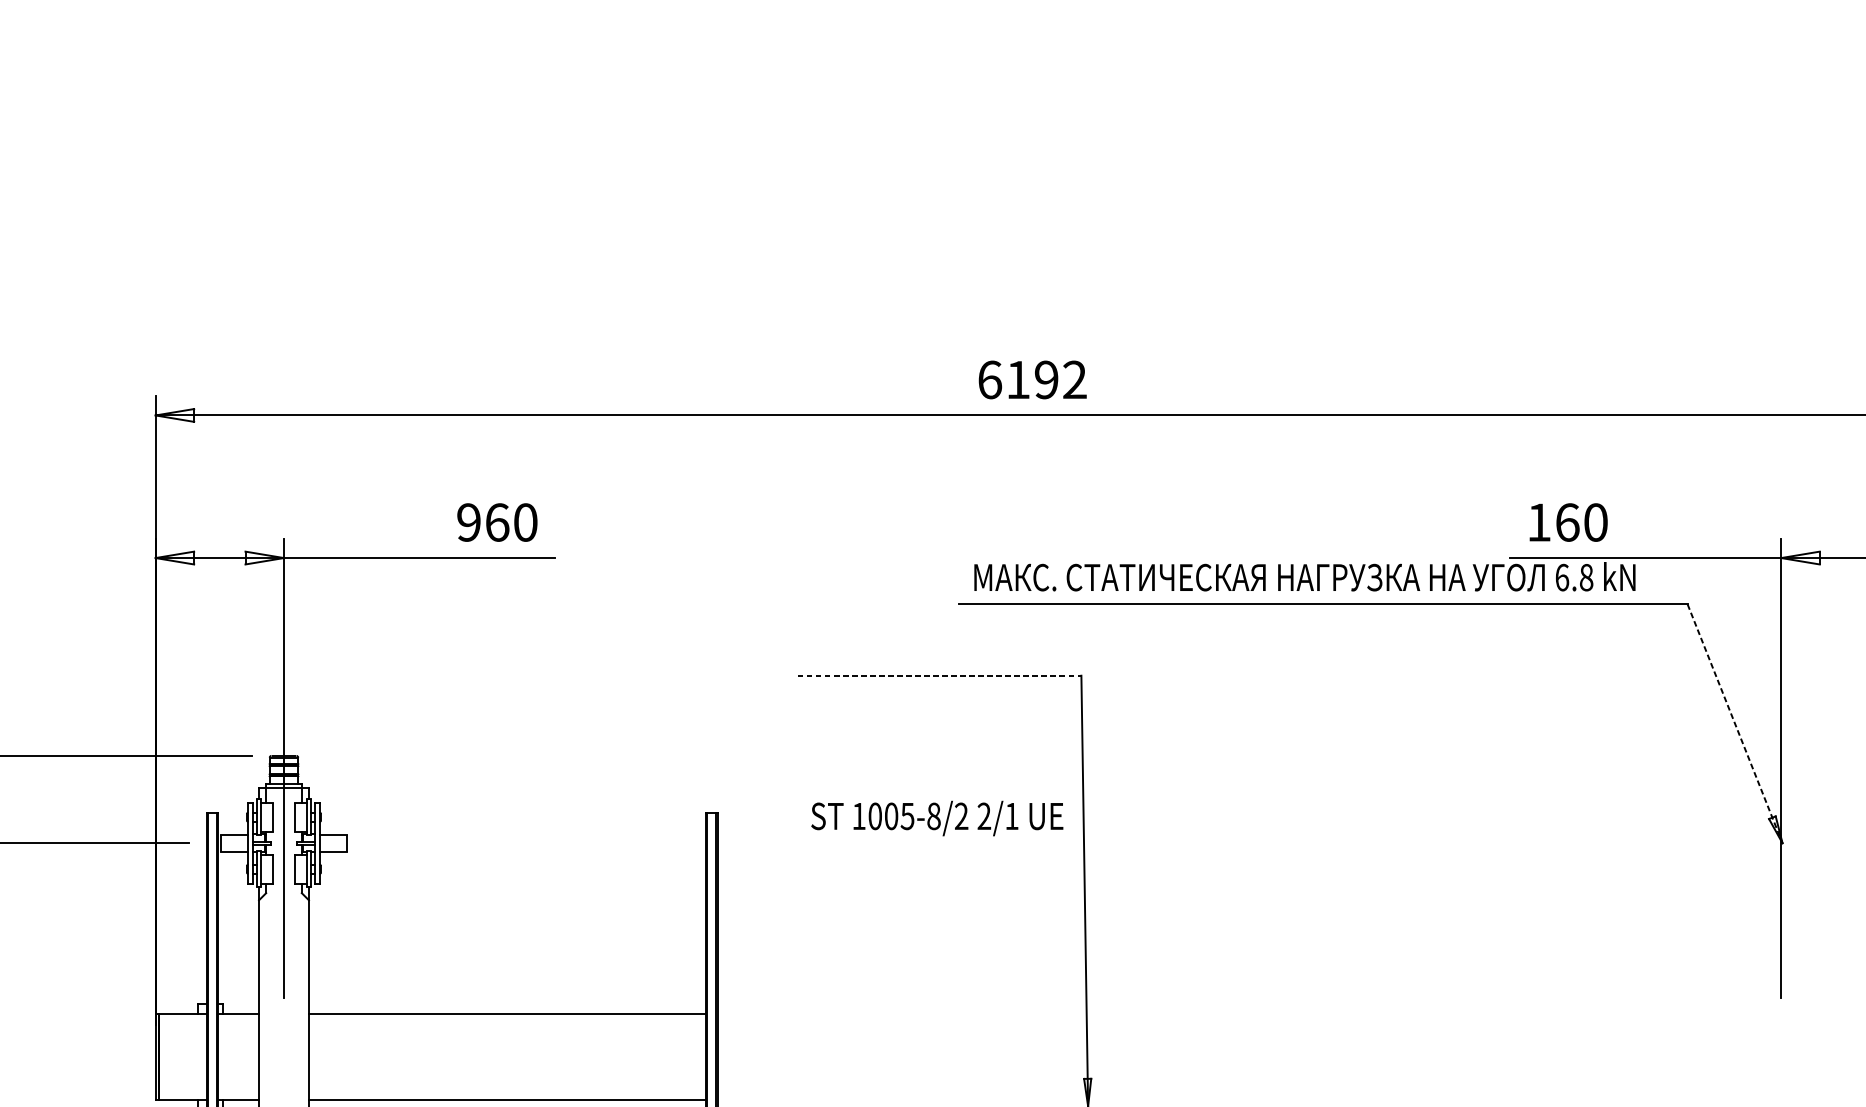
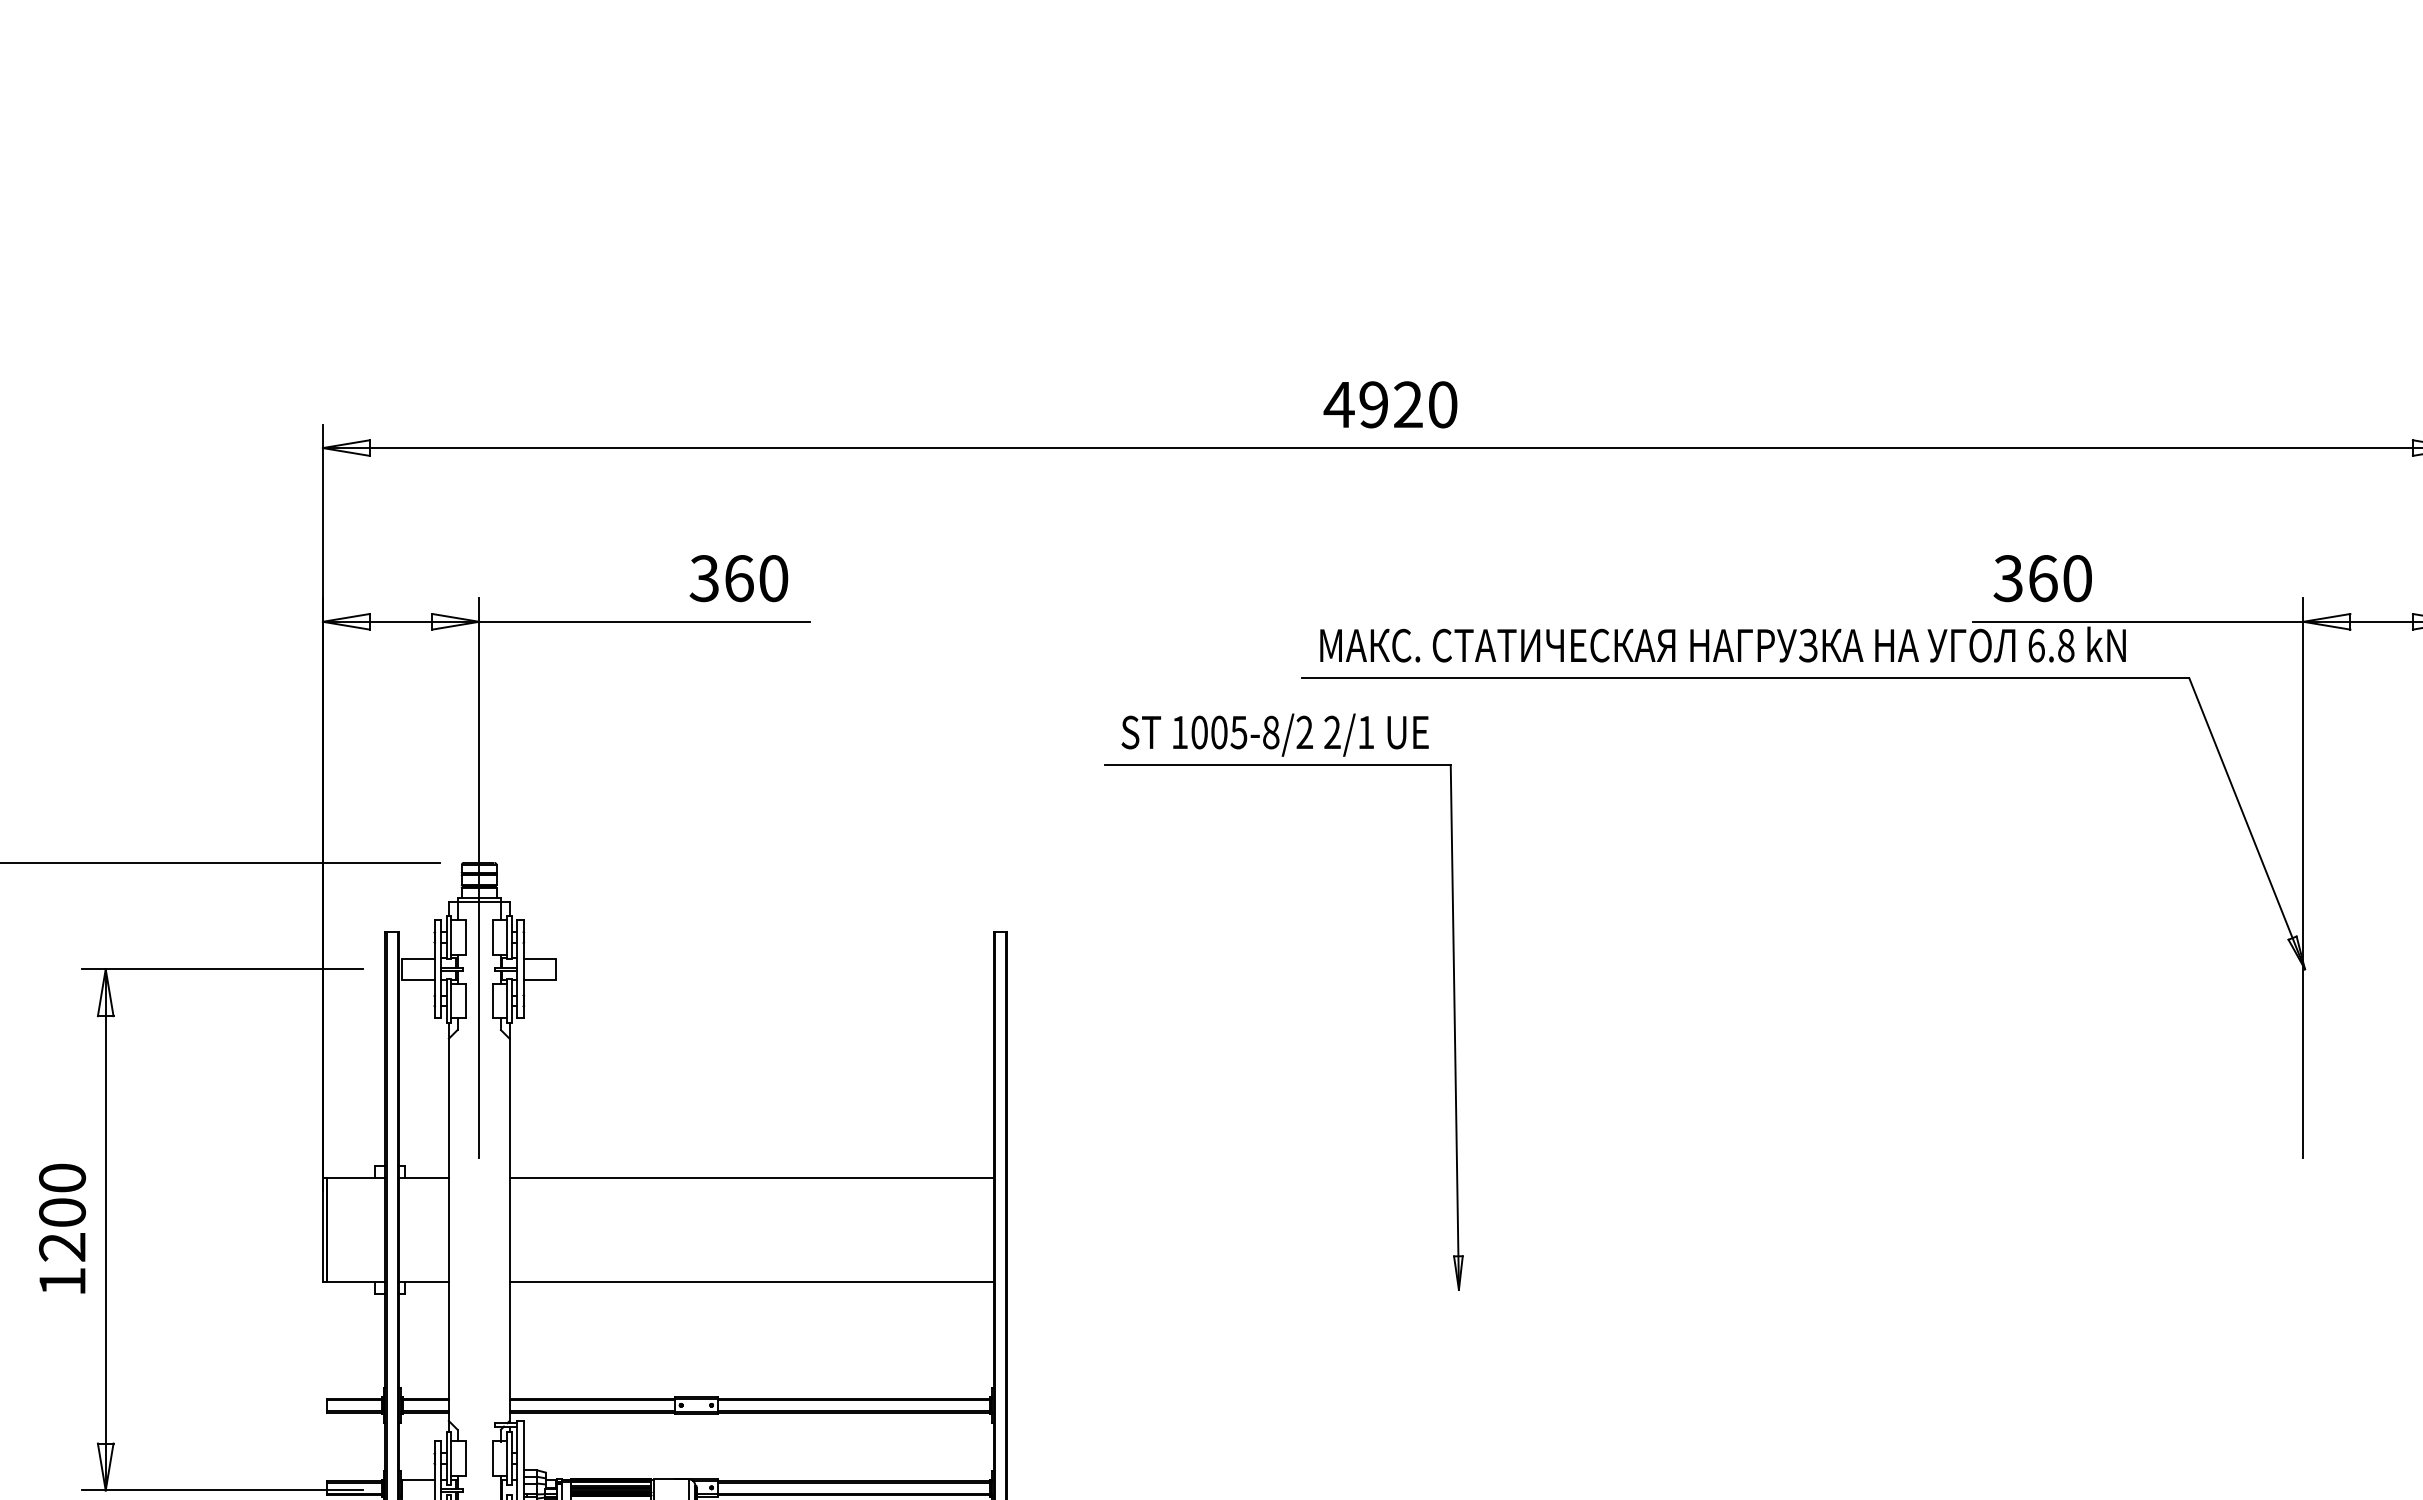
text: (1031, 379) -> (1390, 404), 6192 -> 4920
text: (468, 522) -> (703, 578), 960 -> 360
text: (1538, 522) -> (2007, 578), 160 -> 360
line: (939, 676) -> (1277, 765), dashed -> solid
line: (1735, 723) -> (2247, 823), dashed -> solid
text: (936, 818) -> (1274, 734), moved

